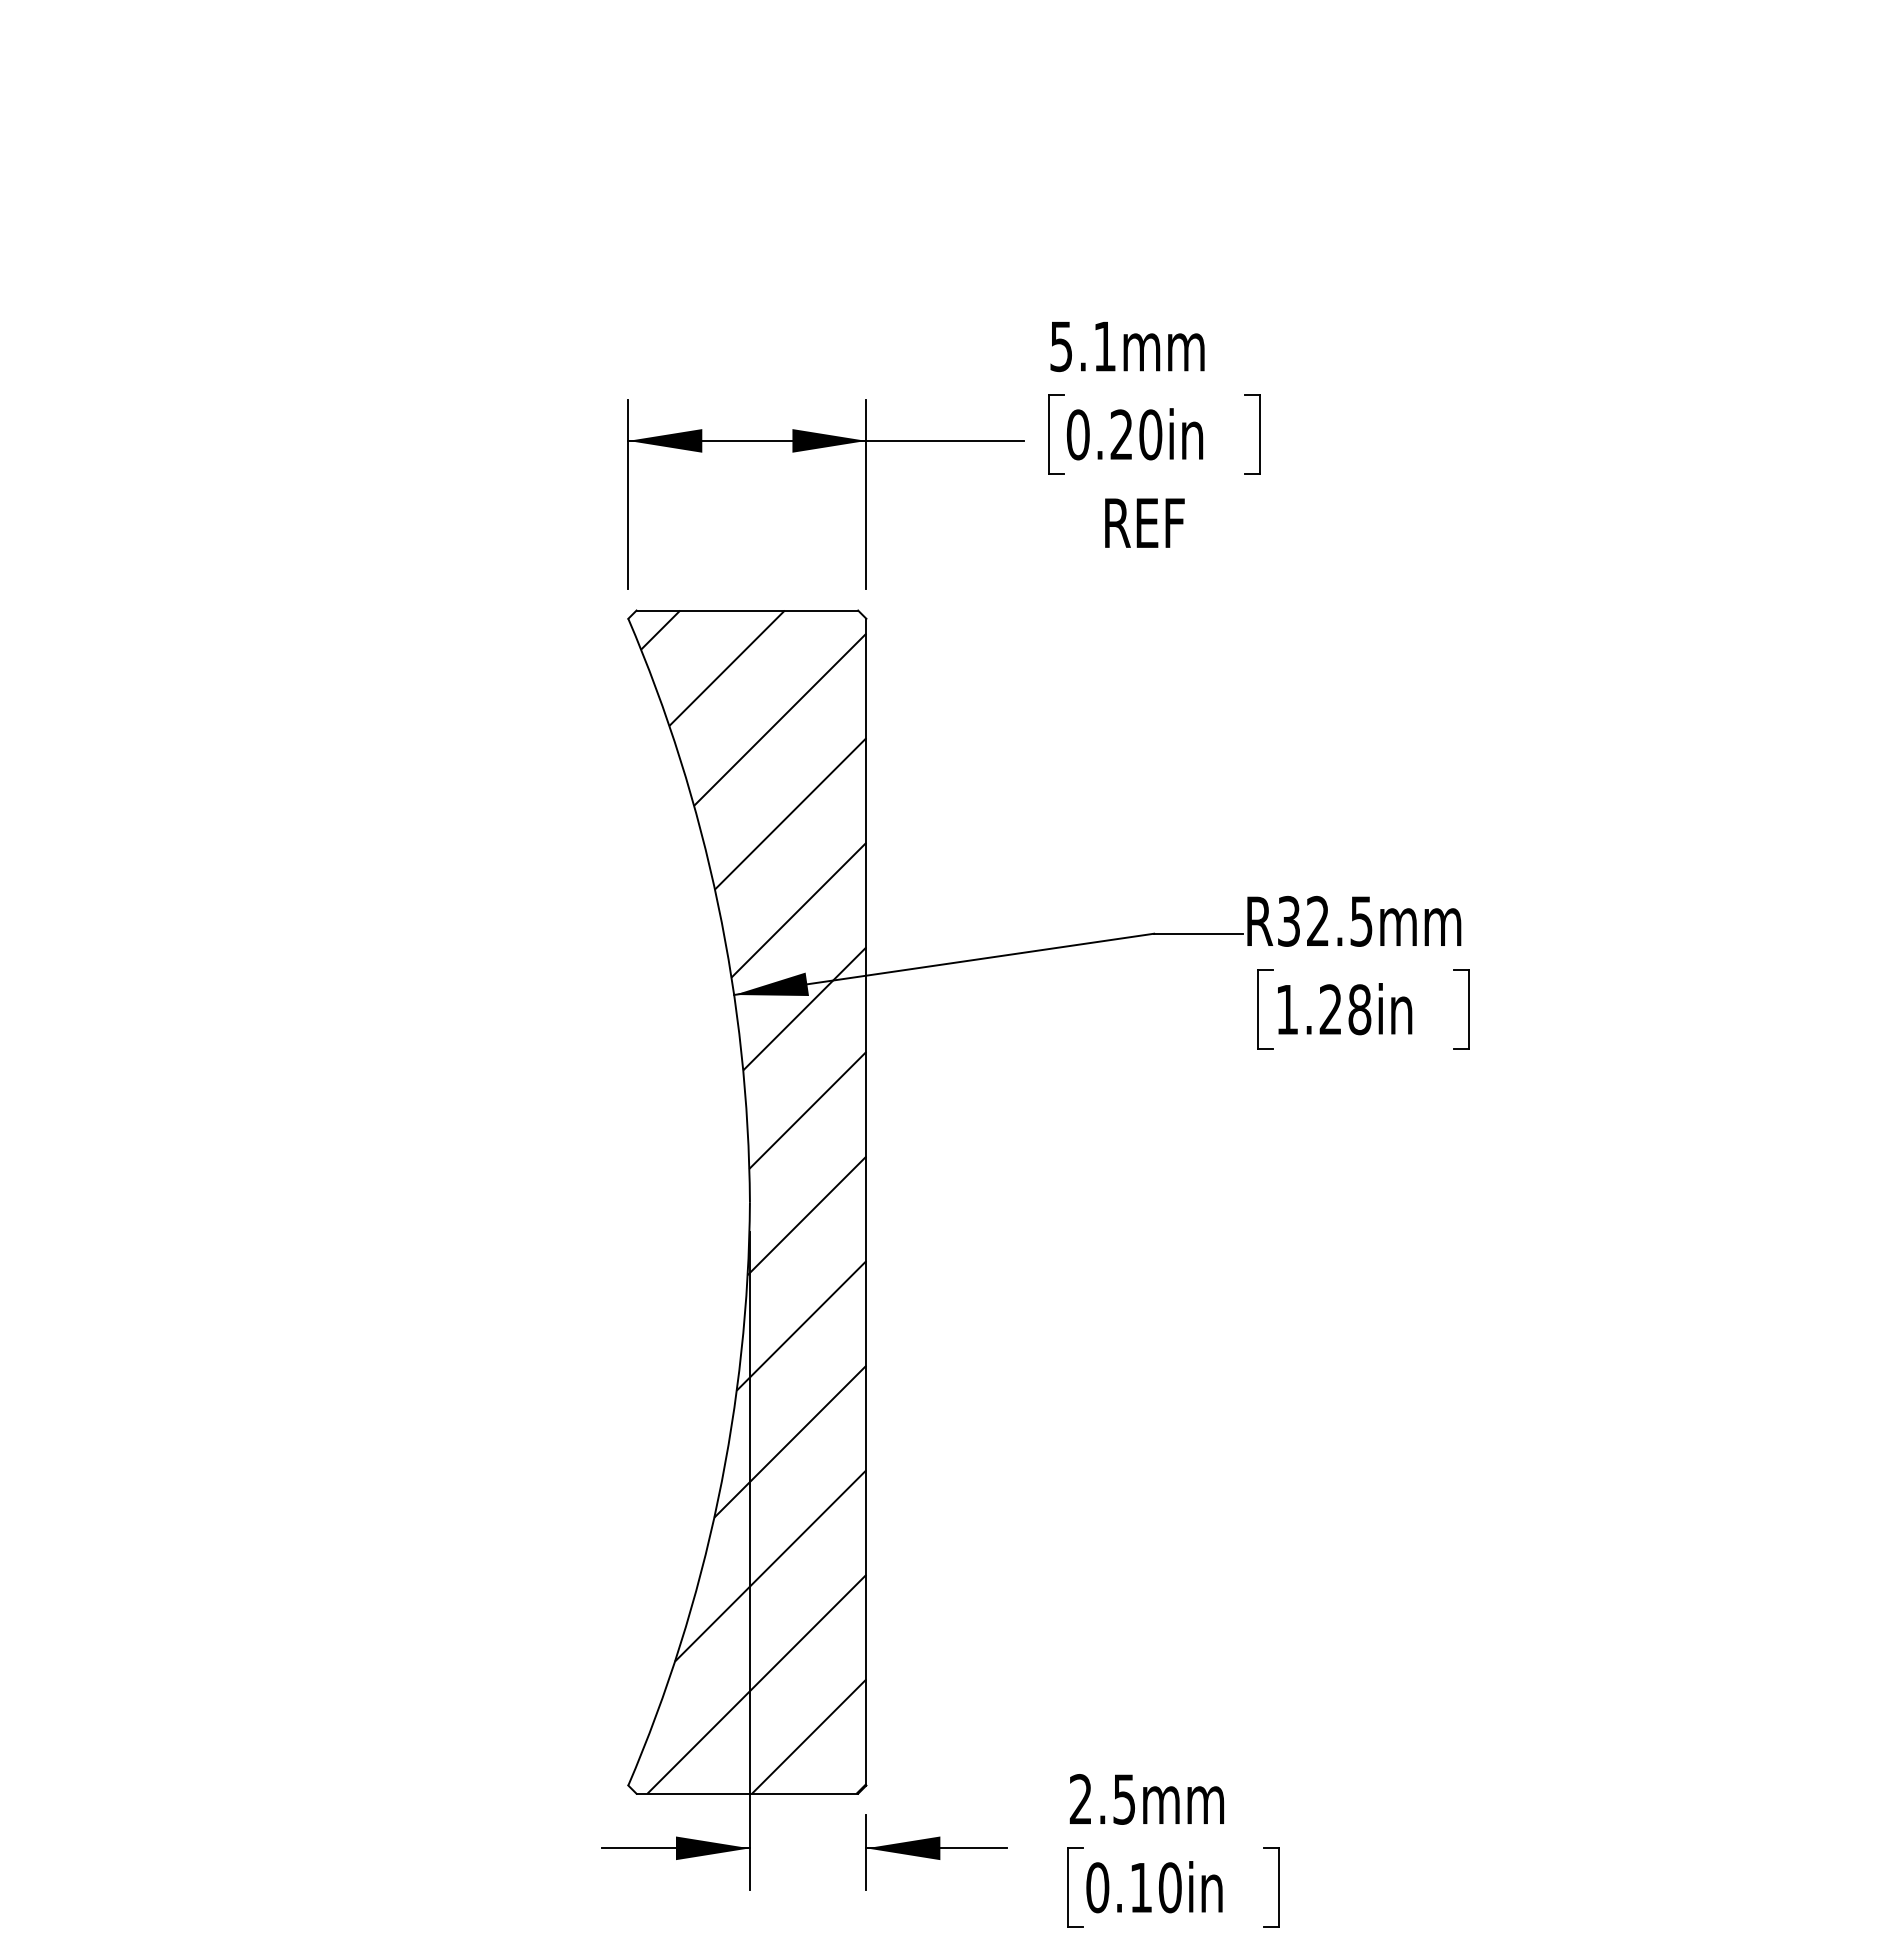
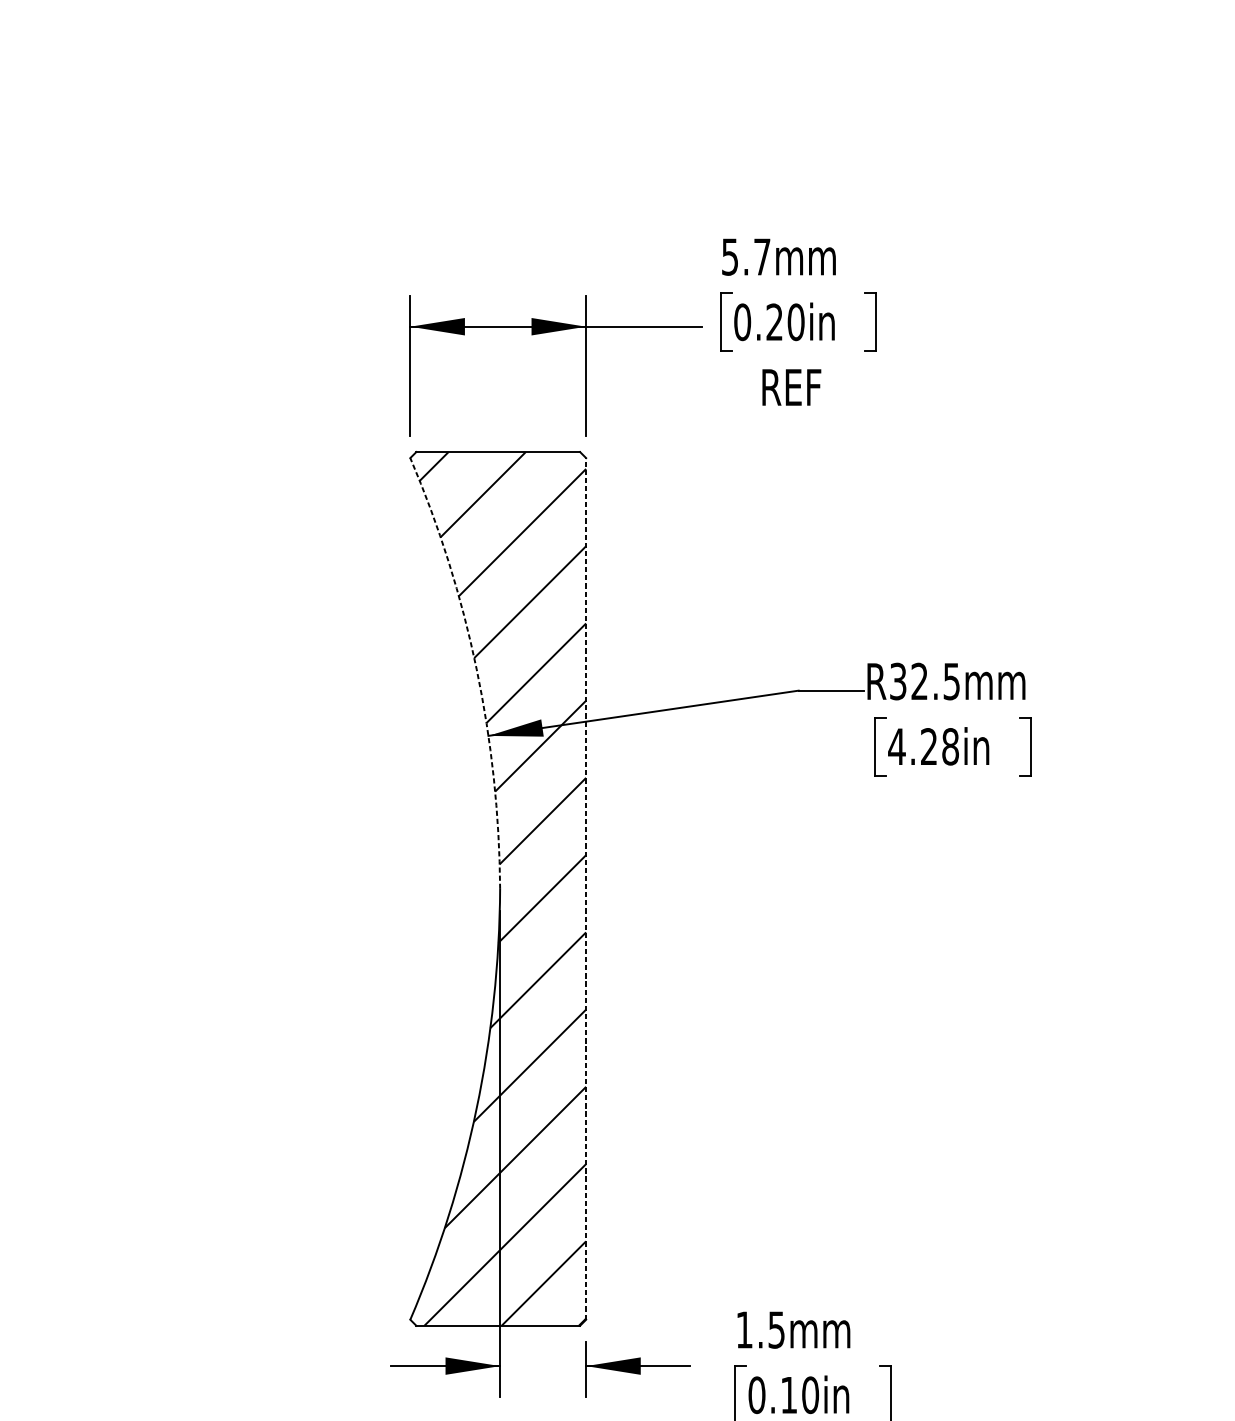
text: (1104, 346) -> (761, 257), 5.1mm -> 5.7mm
arc: (718, 904) -> (476, 669), solid -> dashed
text: (1287, 1009) -> (897, 746), 1.28in -> 4.28in
line: (866, 1201) -> (586, 888), solid -> dashed
text: (1080, 1798) -> (744, 1329), 2.5mm -> 1.5mm

